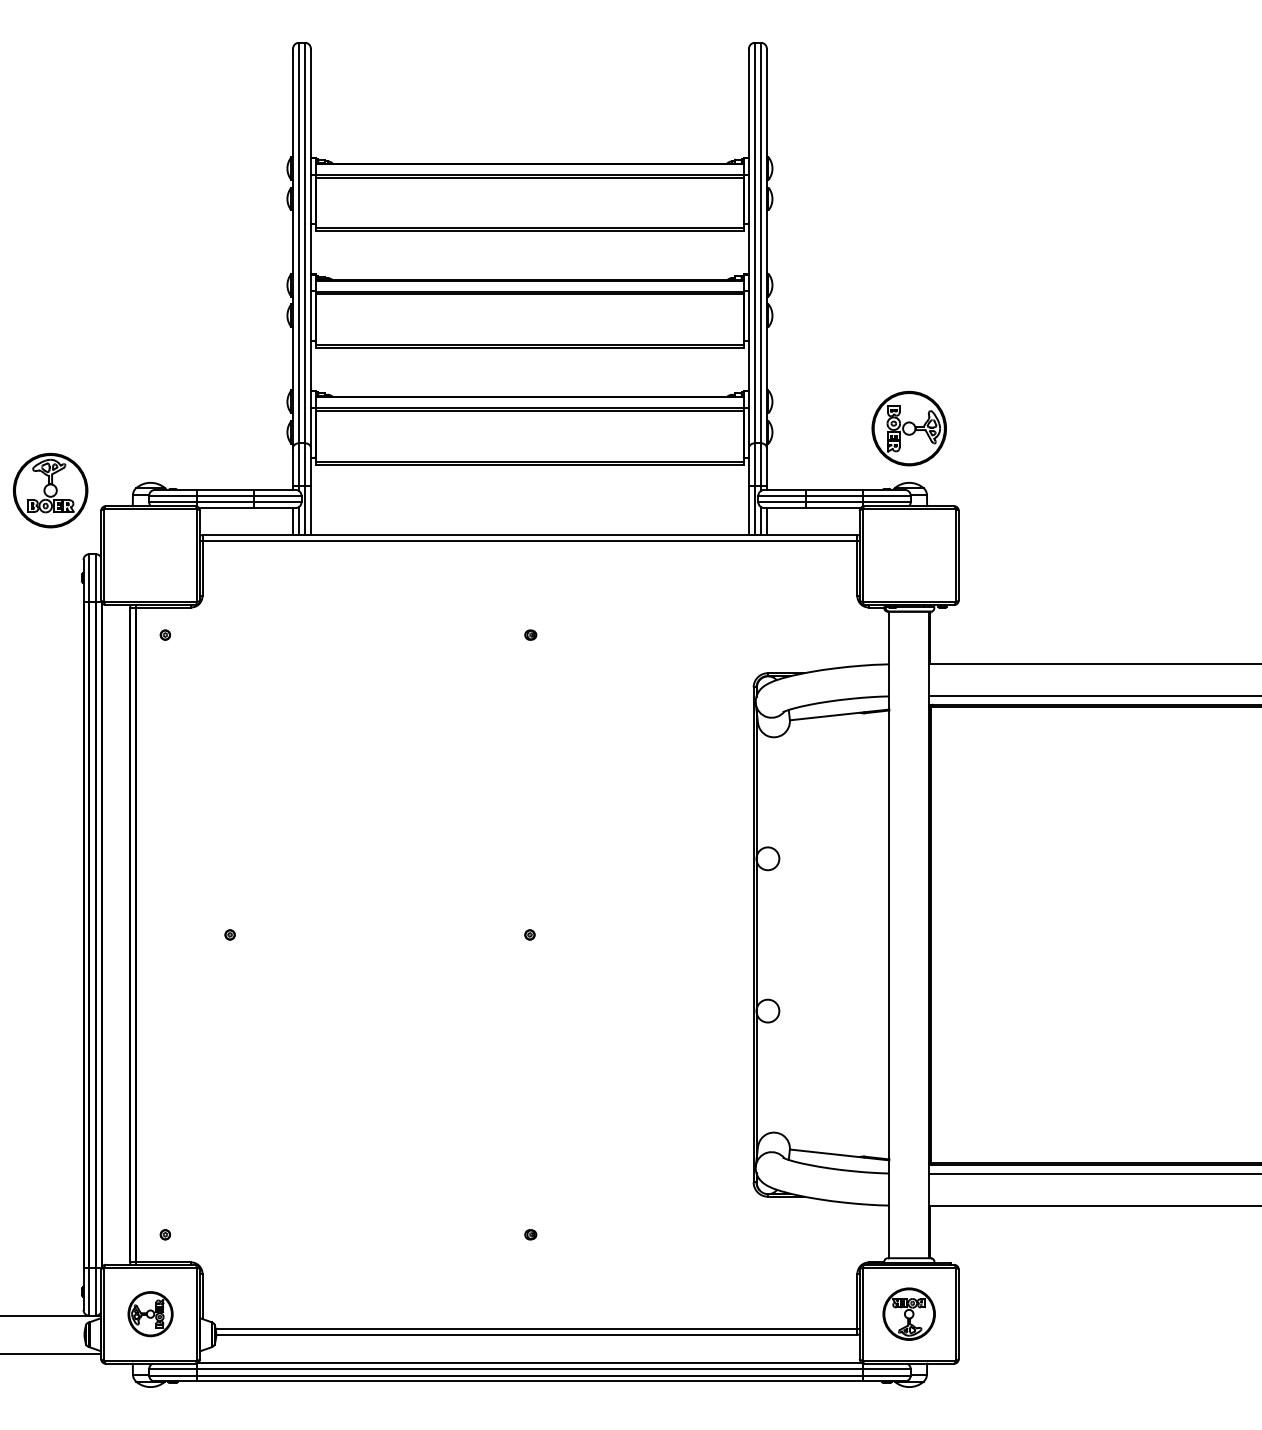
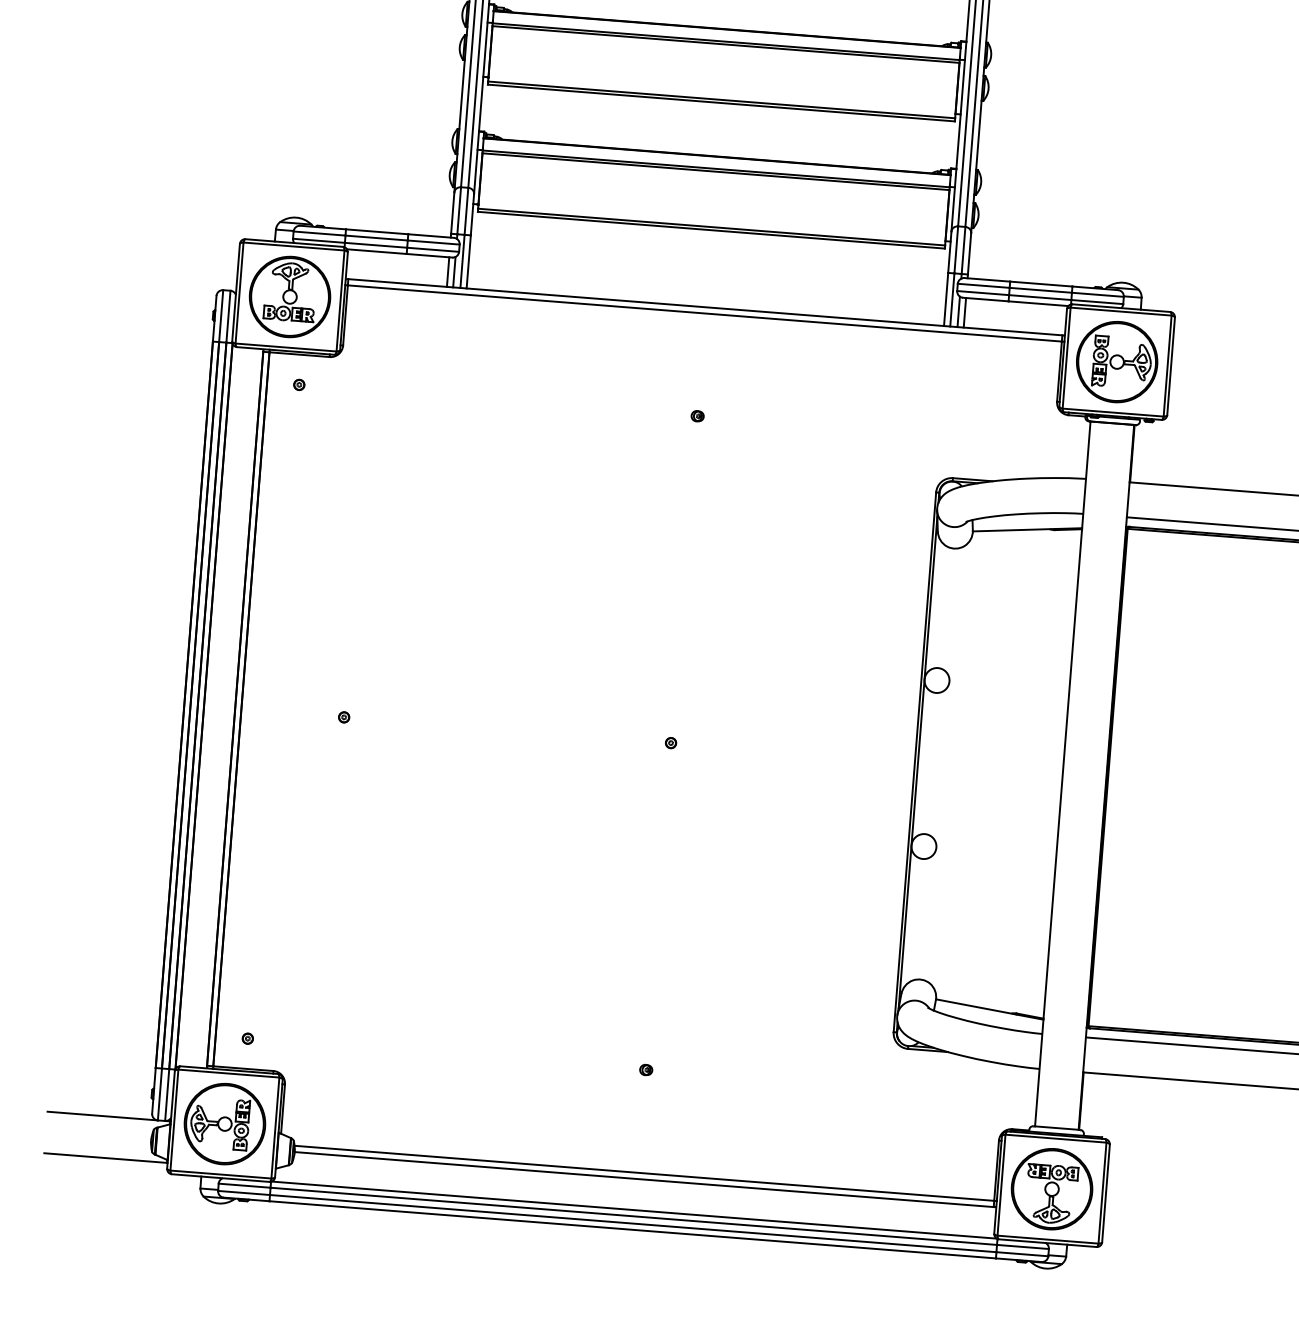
part: (908, 428) -> (1116, 361), moved
part: (50, 490) -> (289, 296), moved
part: (150, 1313) -> (224, 1123), size x1.67
part: (908, 1313) -> (1051, 1188), size x1.43

